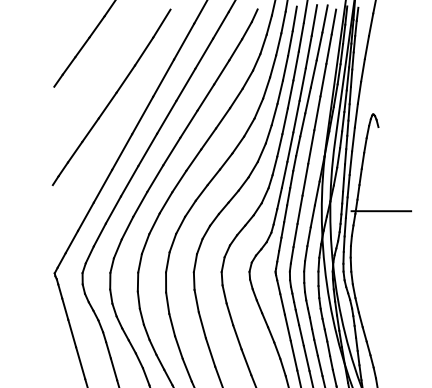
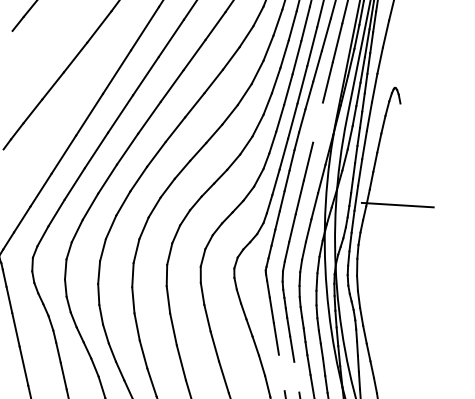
line: (311, 146) -> (318, 121), removed
line: (293, 355) -> (281, 372), removed
line: (306, 358) -> (296, 377), removed

